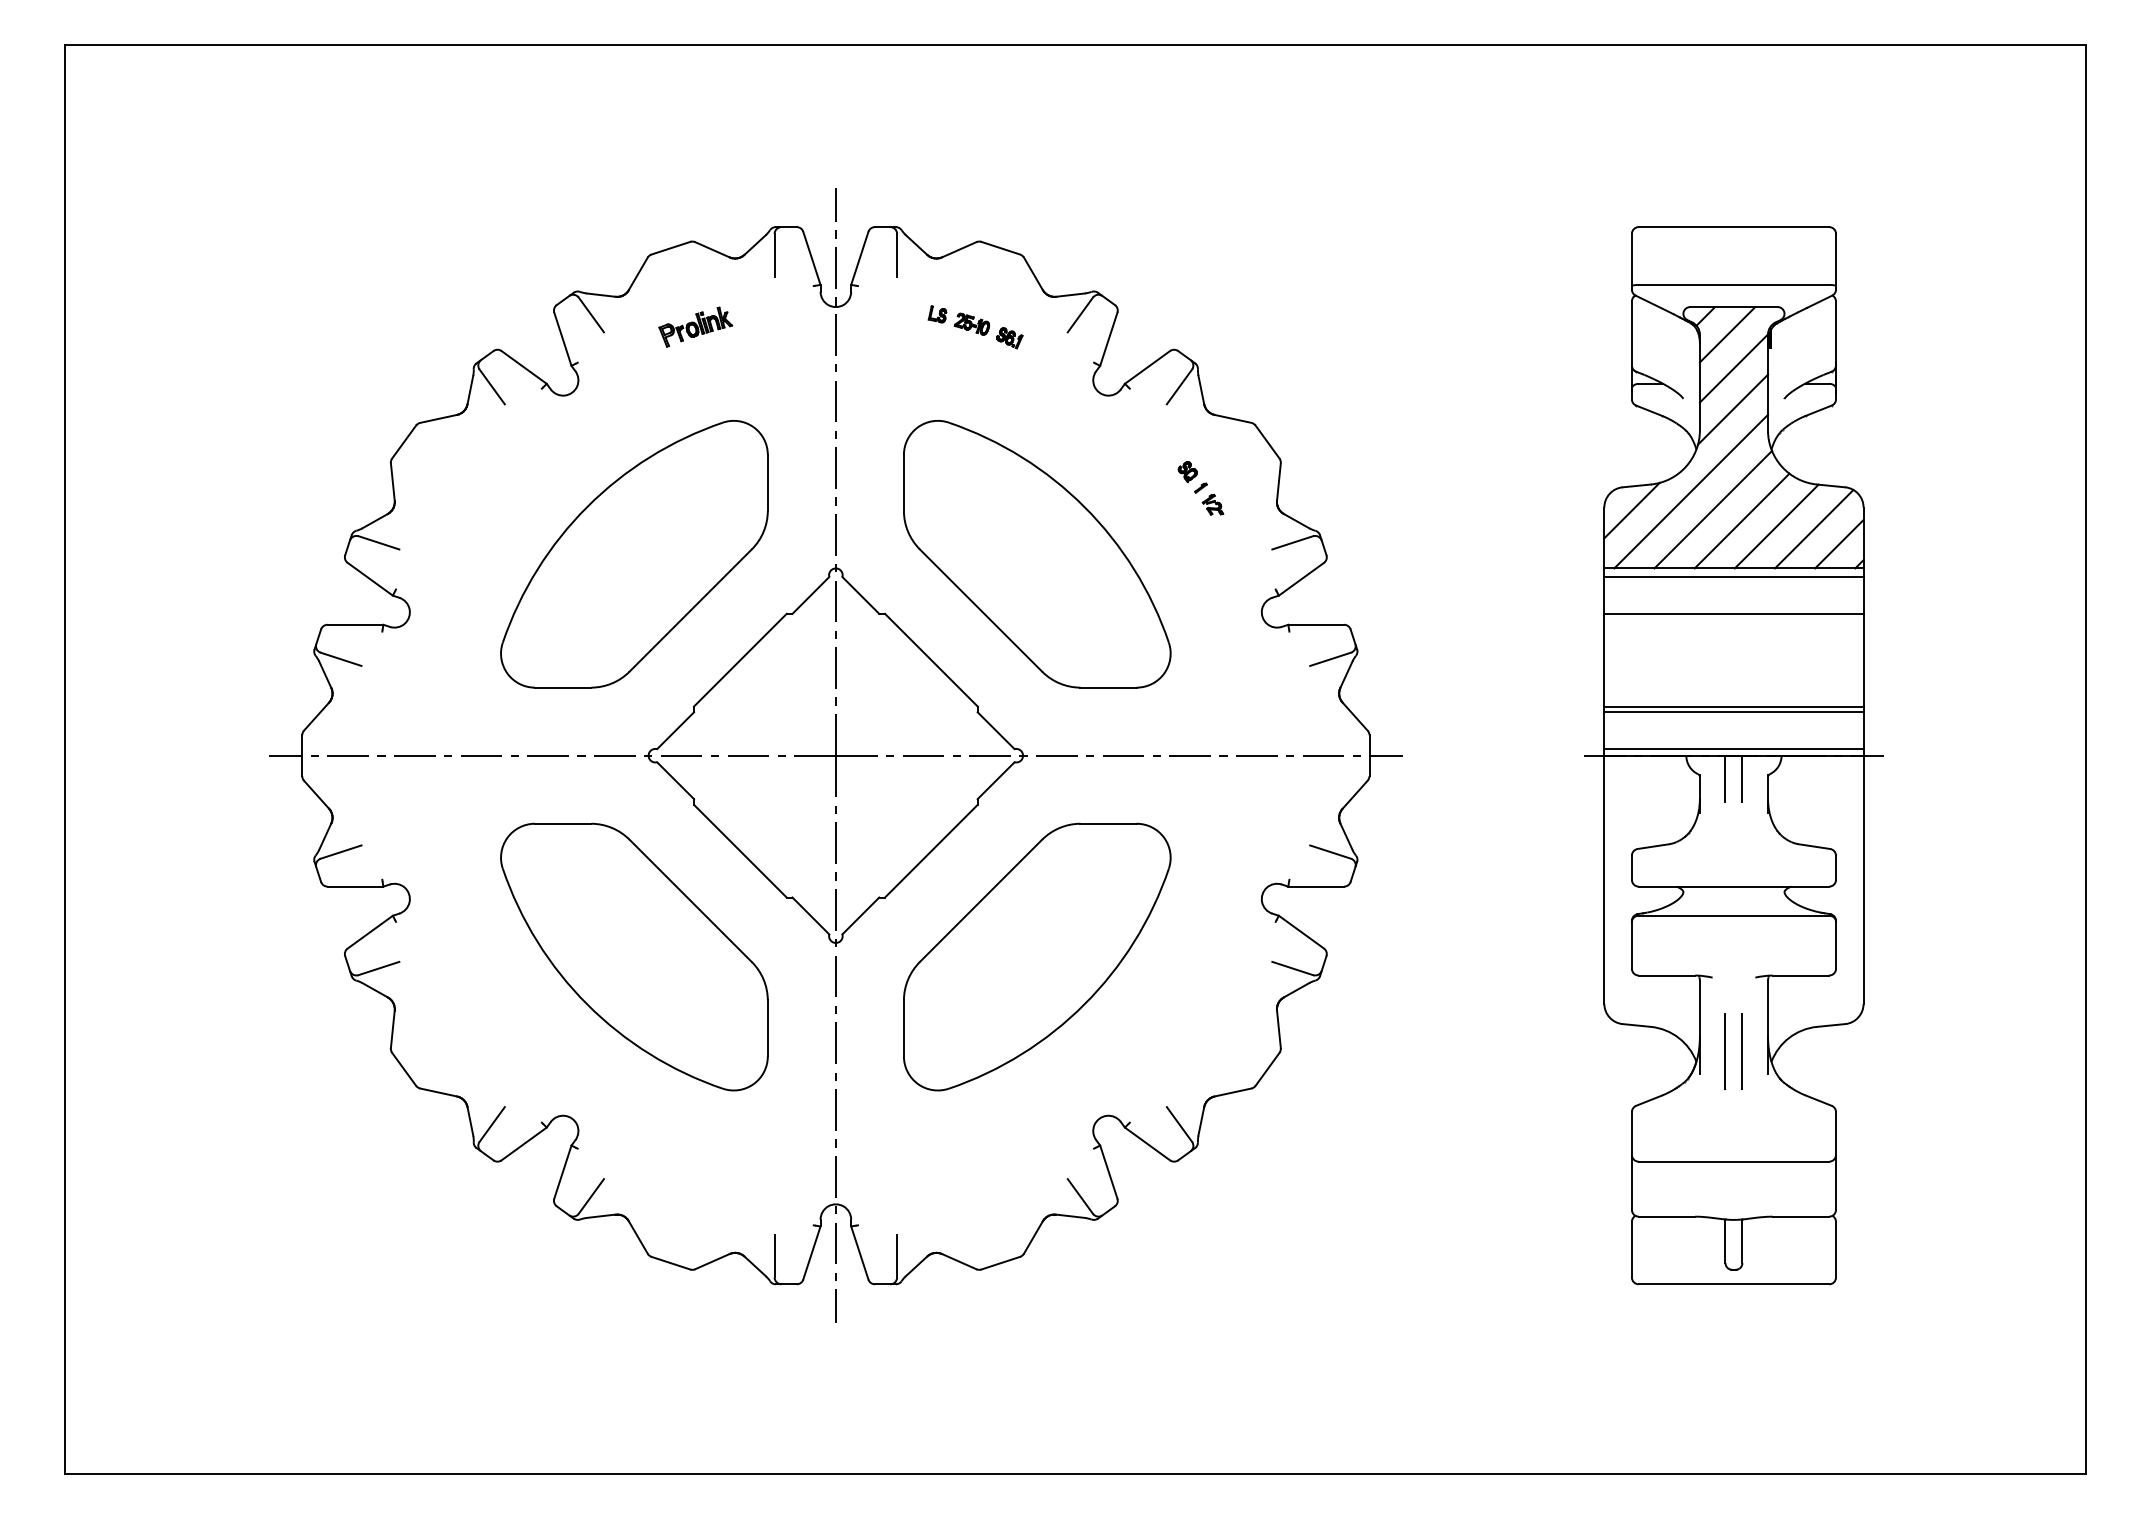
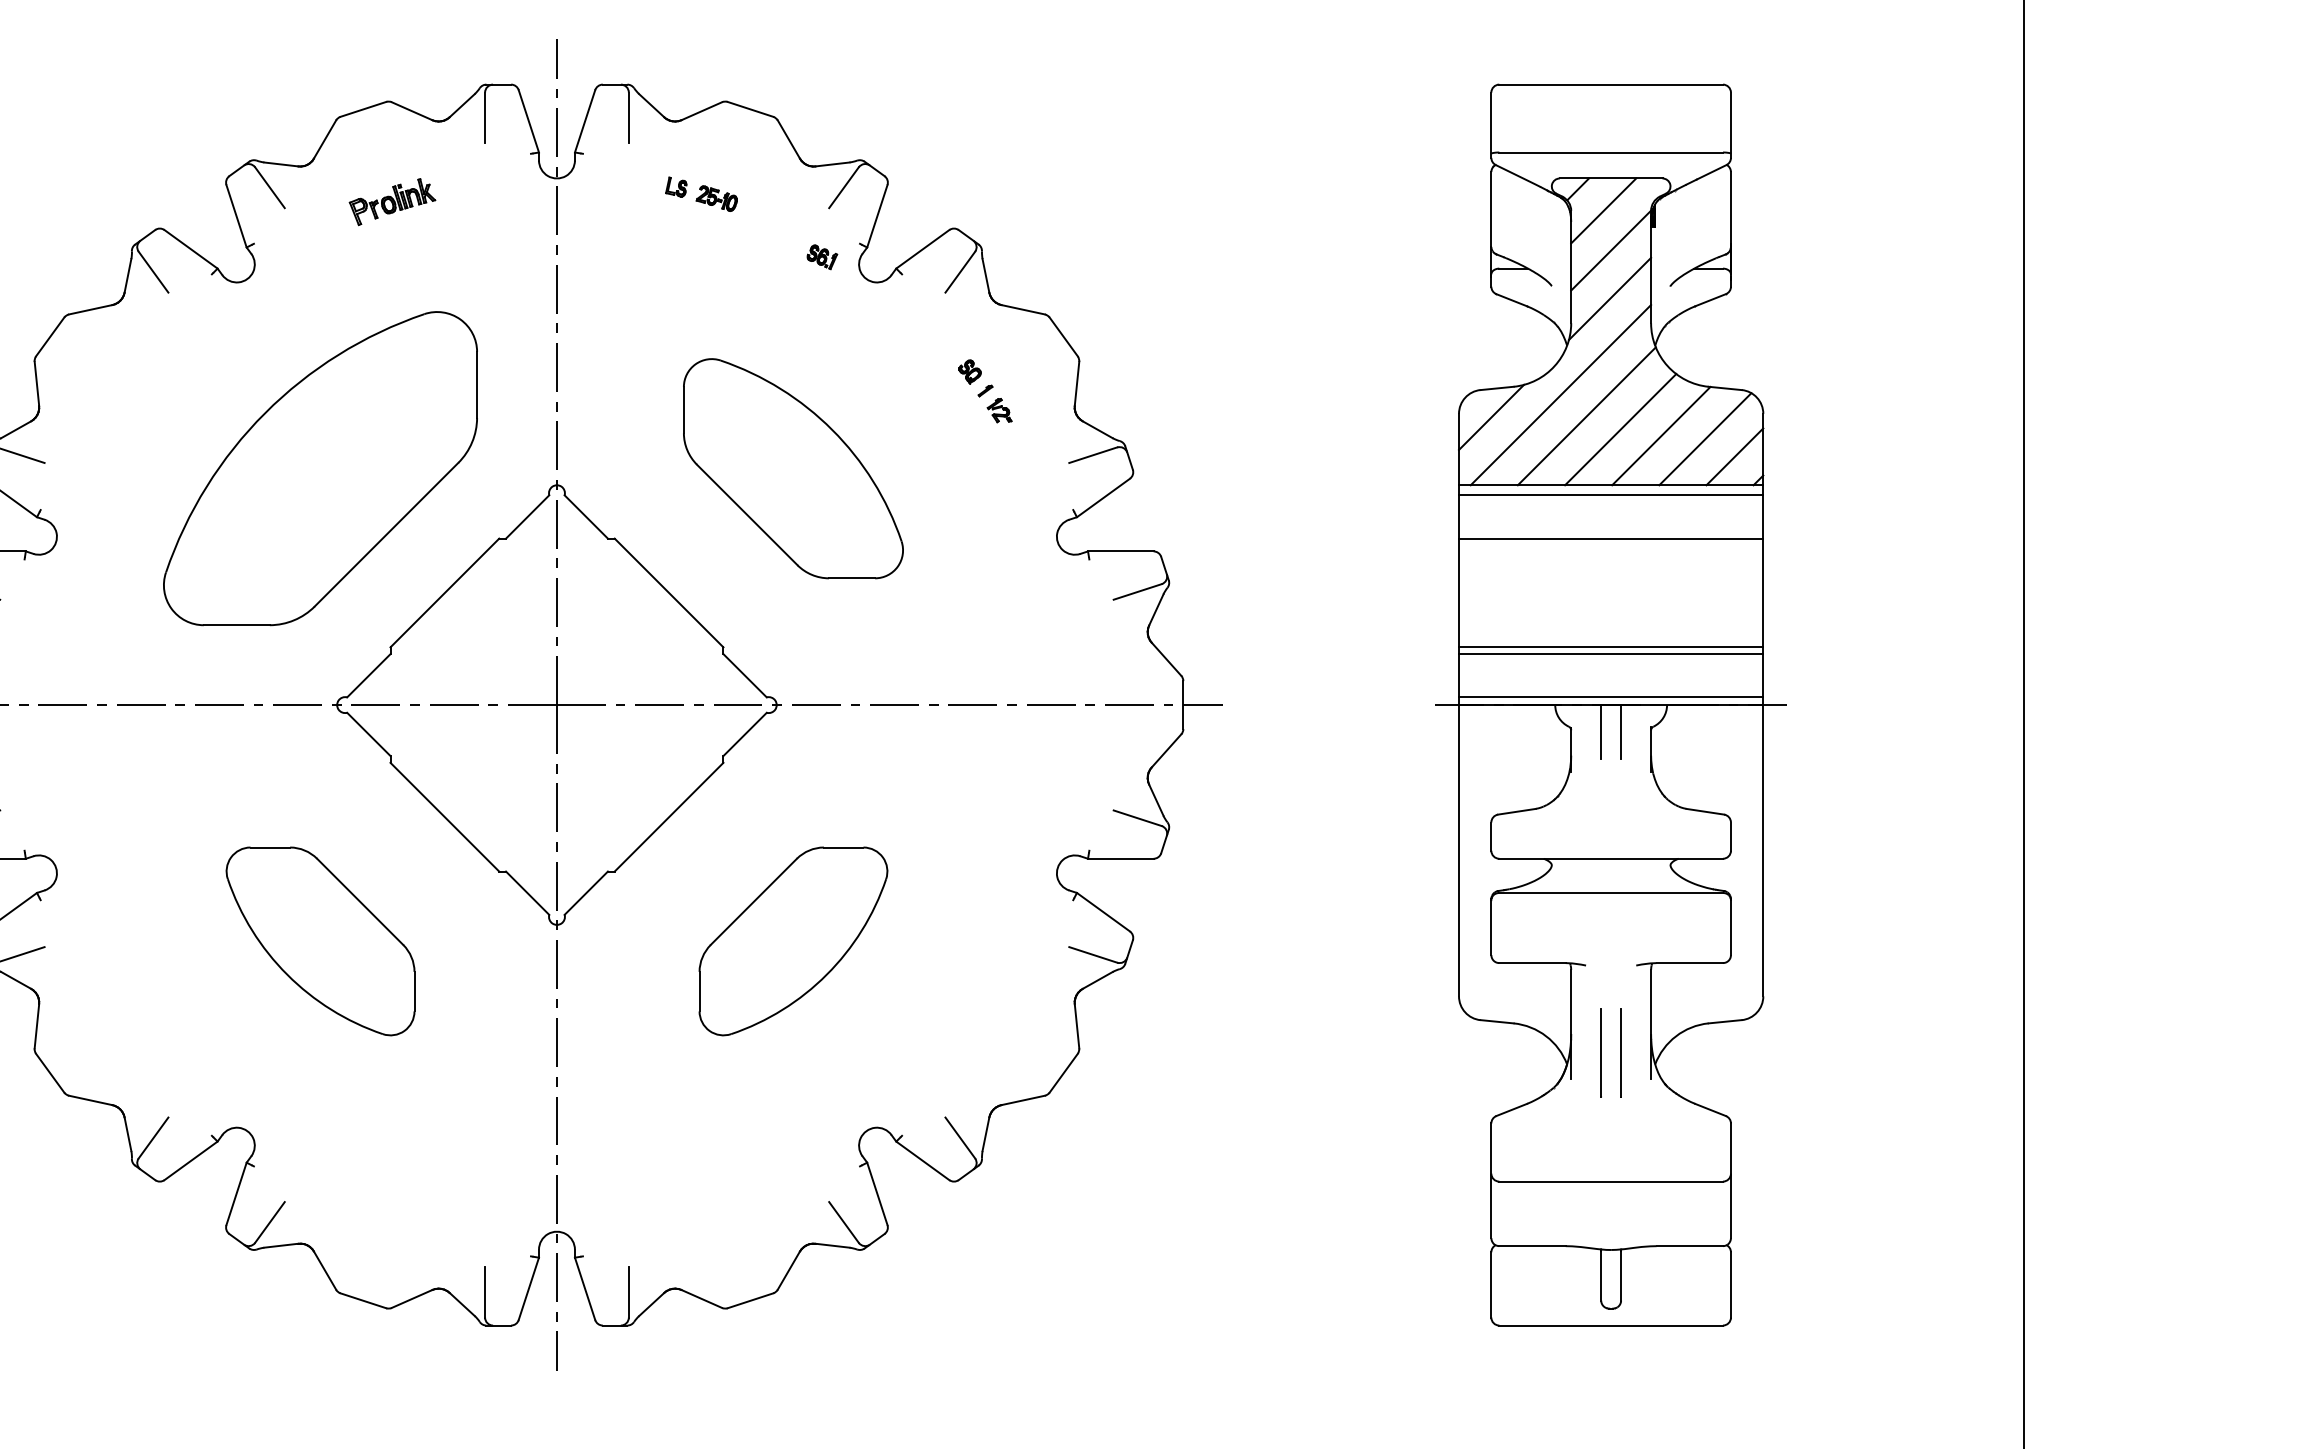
part: (1009, 338) -> (821, 257), moved
part: (1037, 554) -> (793, 468), size x0.7
part: (634, 956) -> (320, 940), size x0.6
part: (1037, 956) -> (793, 940), size x0.6

